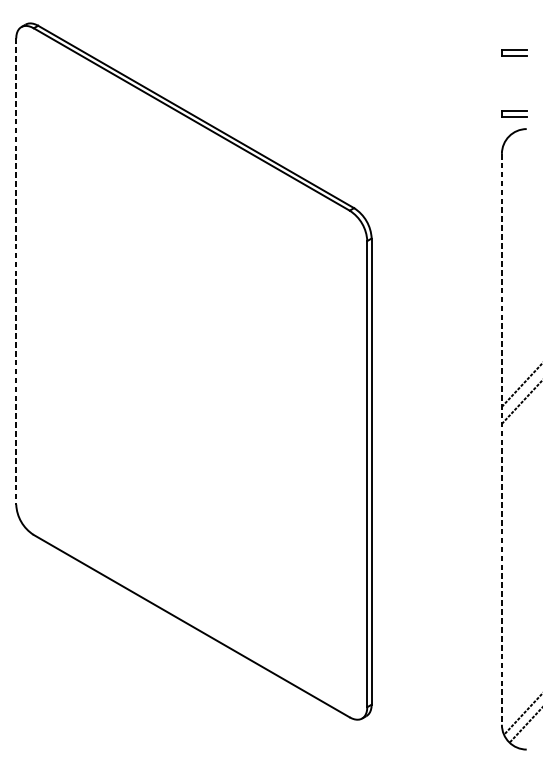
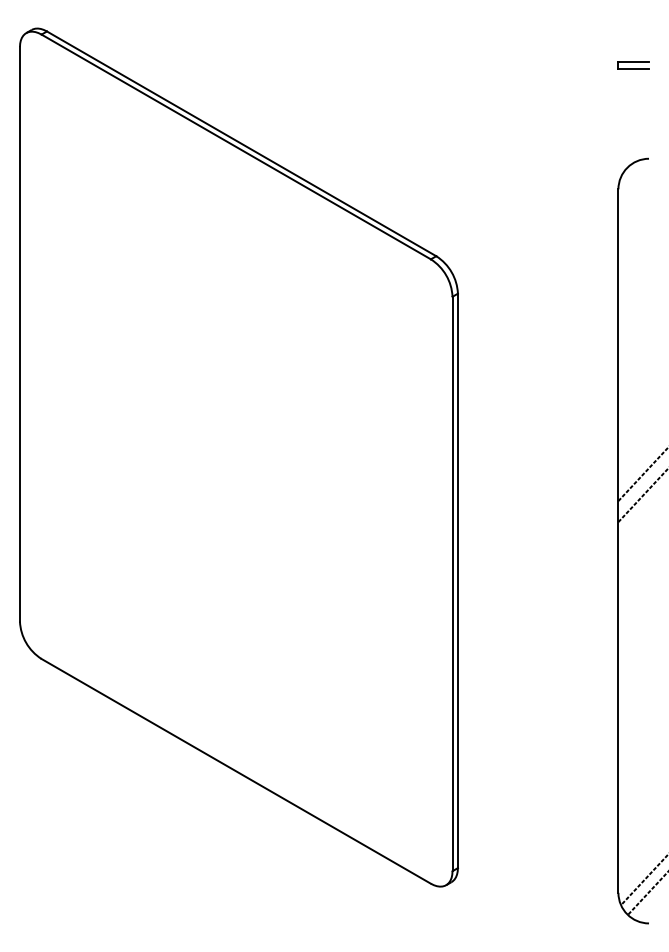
part: (514, 114) -> (633, 140), removed
line: (15, 271) -> (19, 334), dashed -> solid
line: (501, 439) -> (618, 541), dashed -> solid

